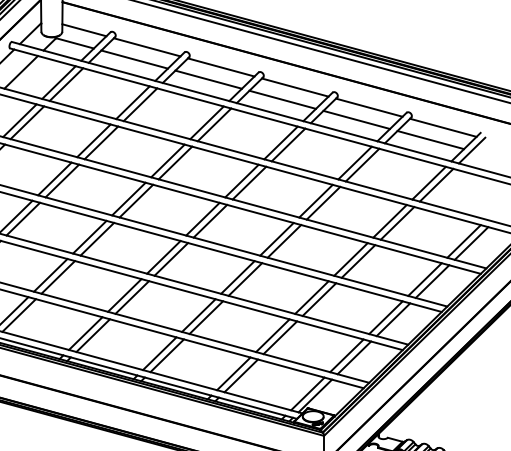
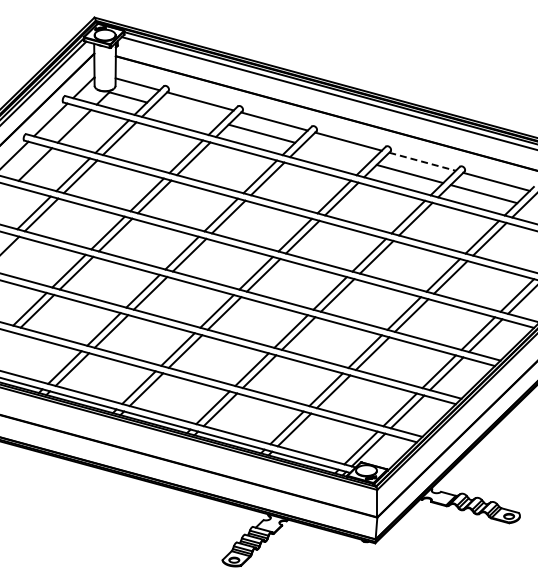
line: (134, 59) -> (187, 113), removed
line: (282, 99) -> (335, 153), removed
line: (370, 107) -> (423, 161), solid -> dashed

